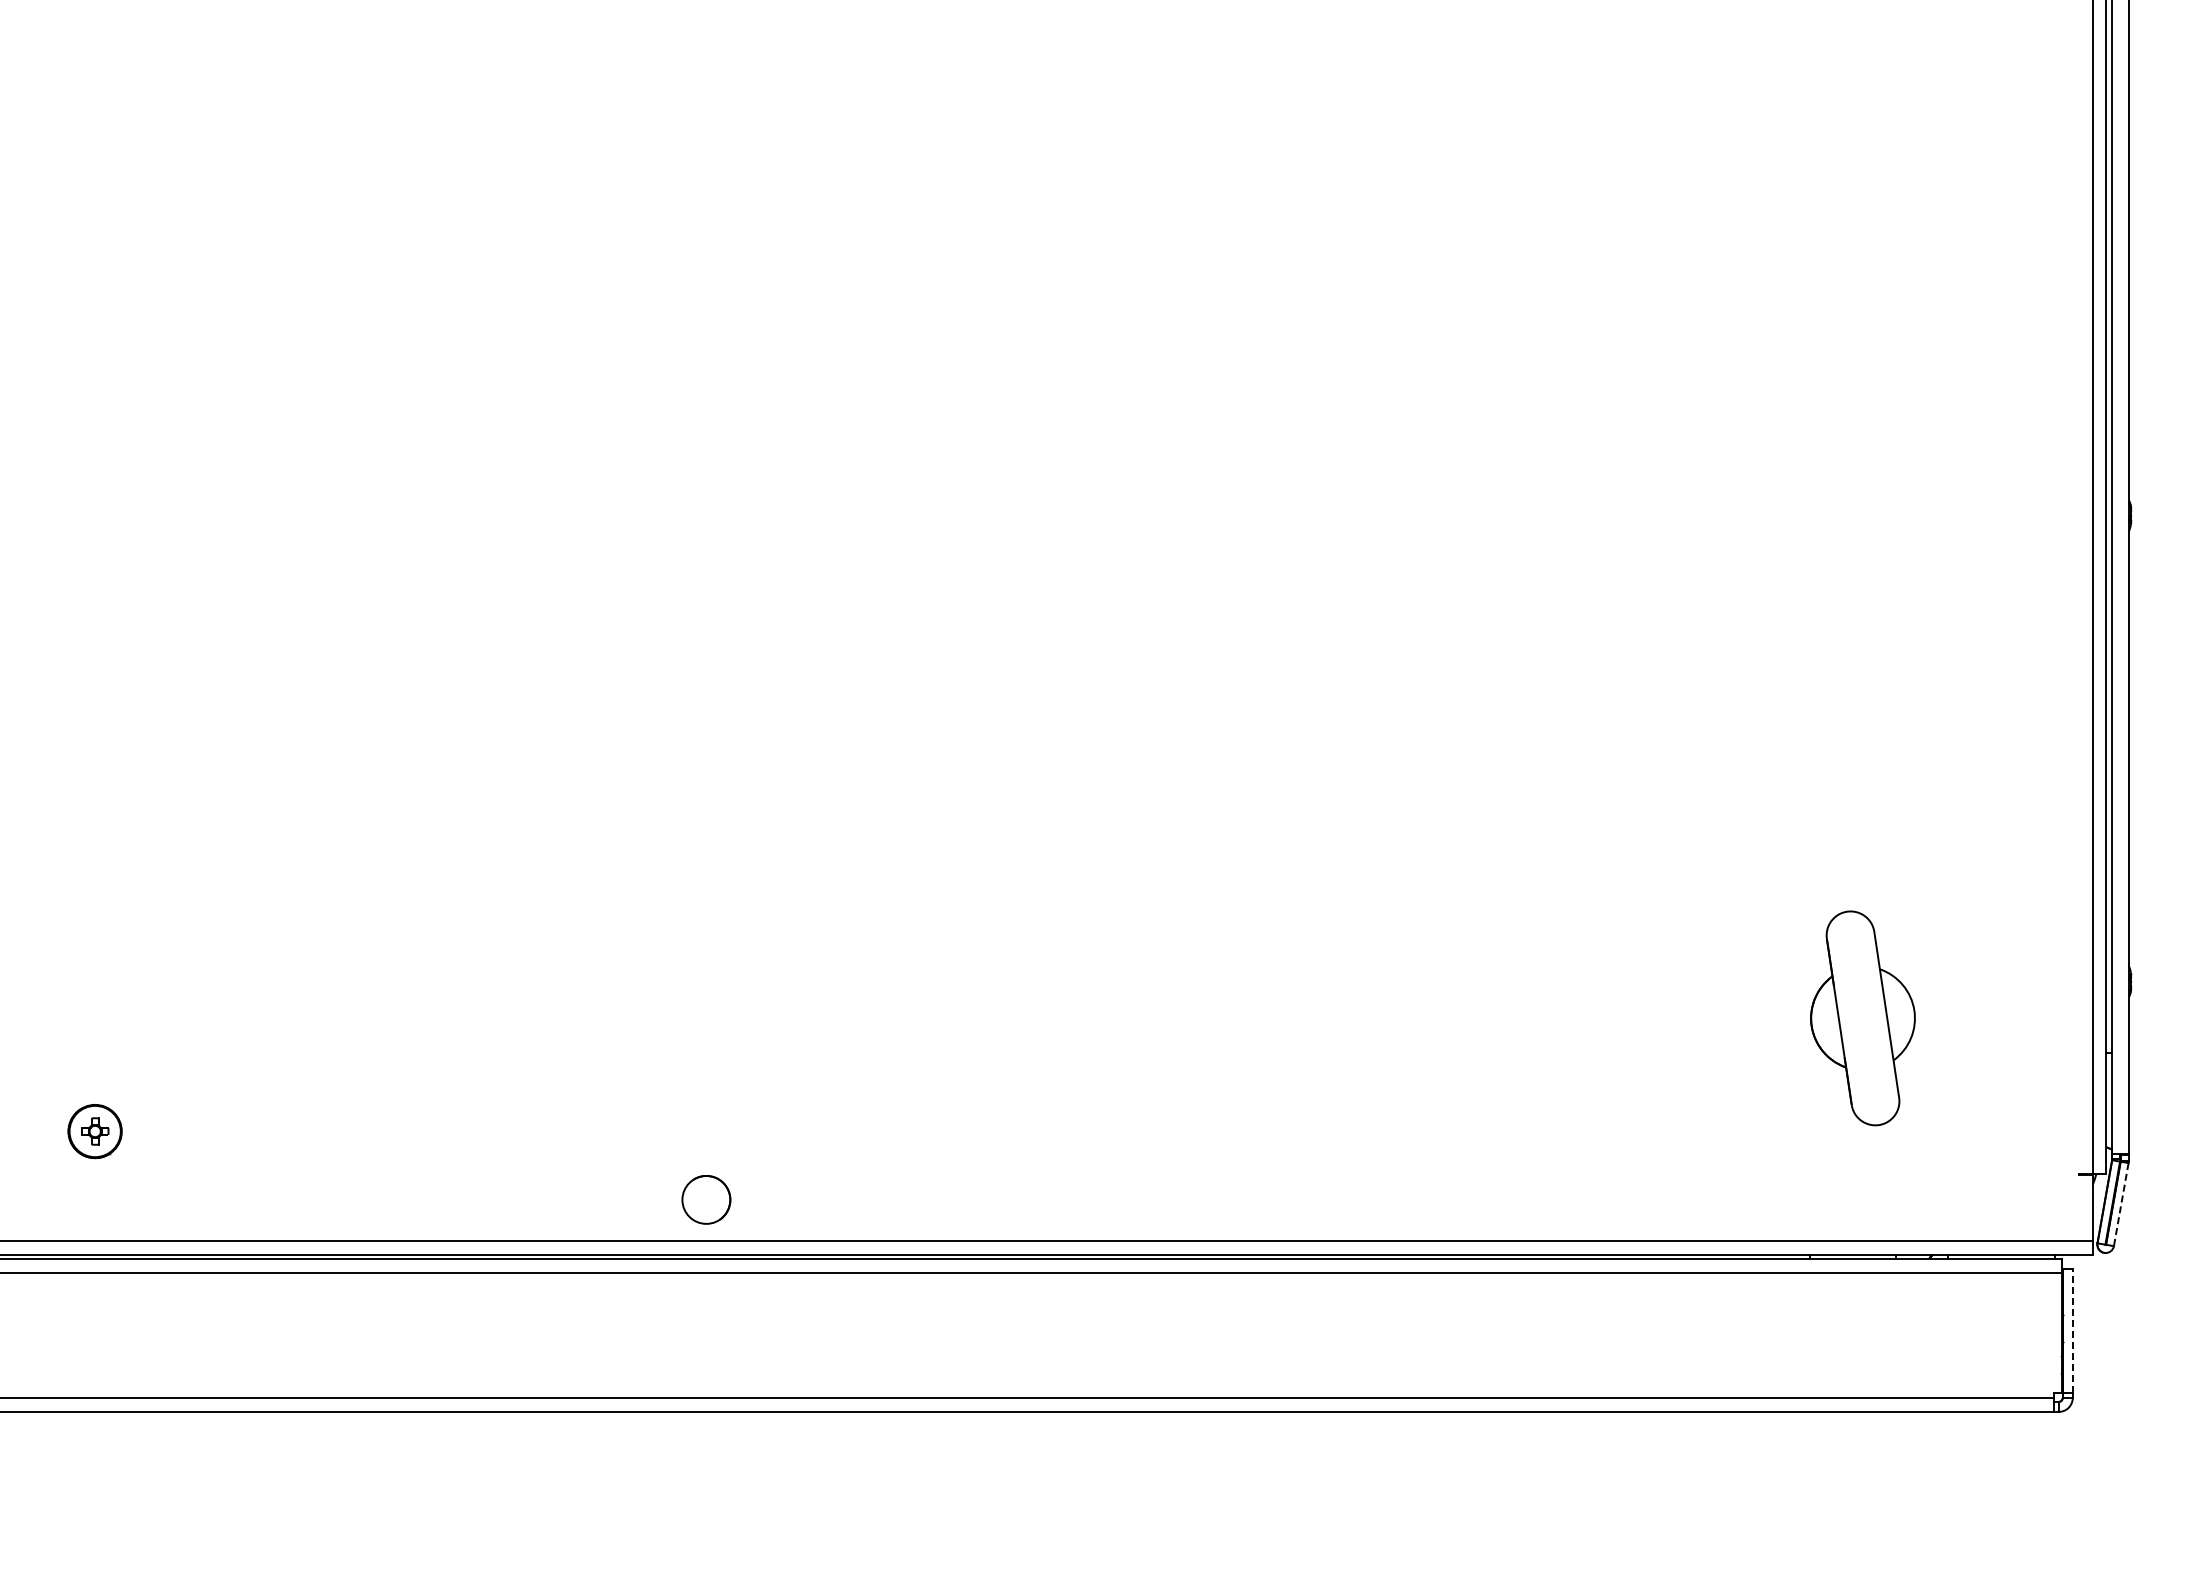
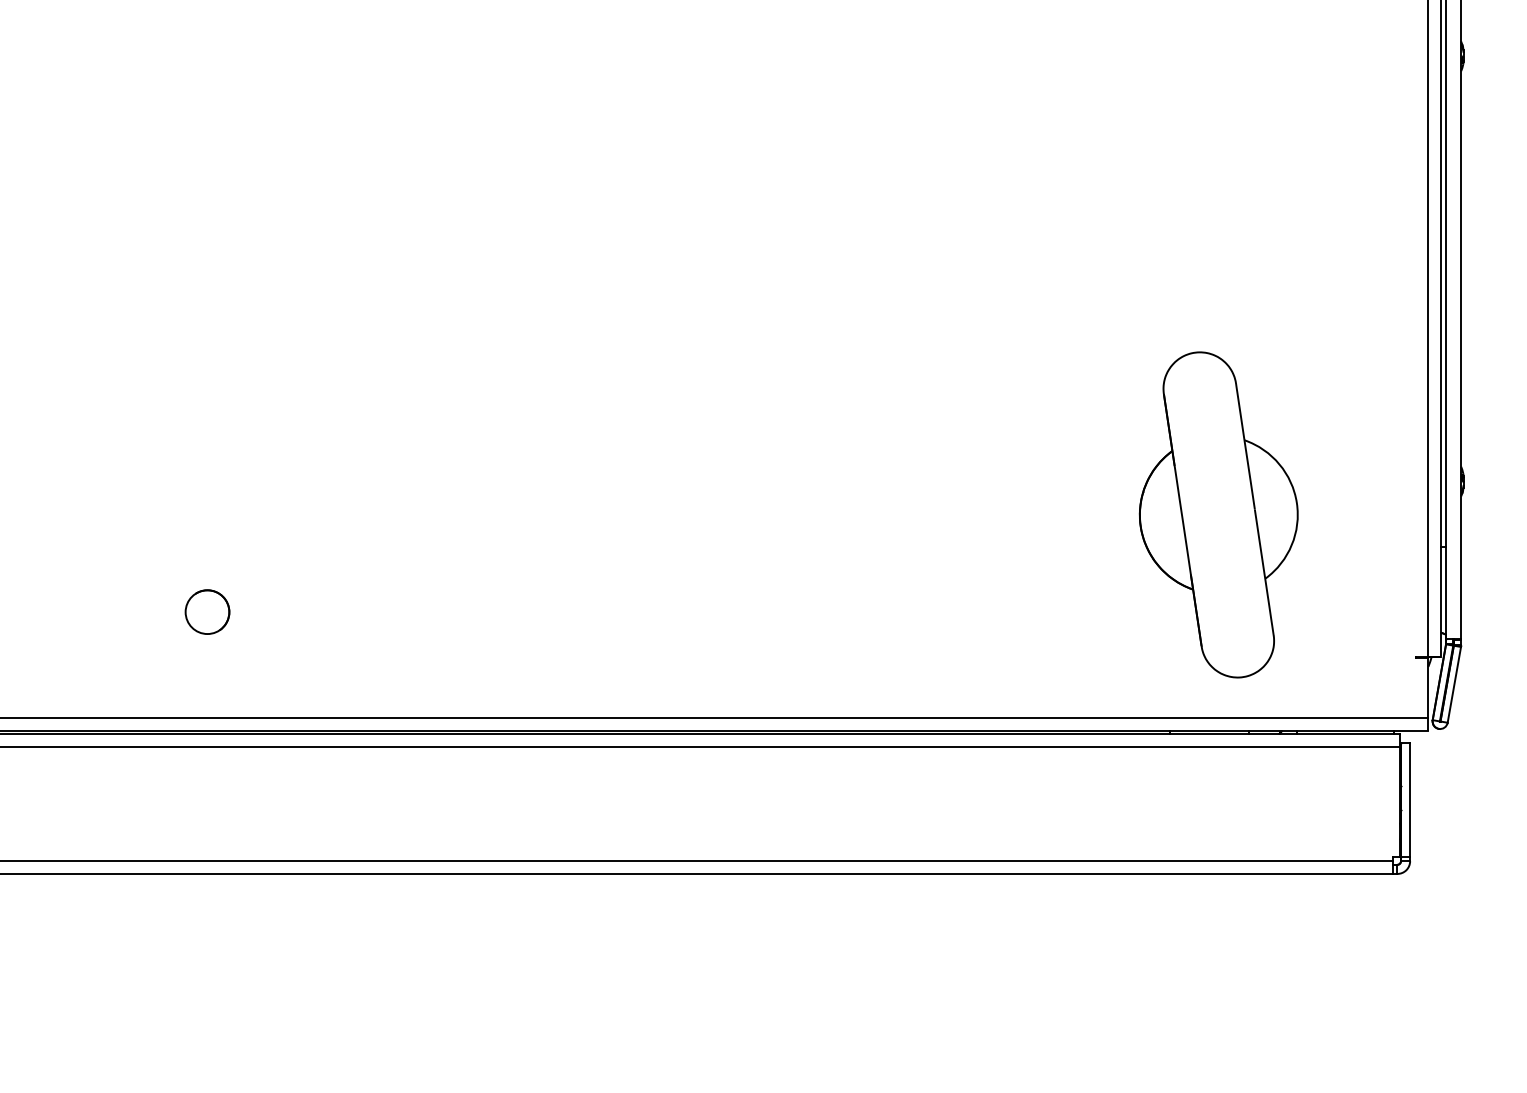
part: (1862, 1018) -> (1218, 515), size x1.67
part: (706, 1199) -> (207, 611), moved
line: (2121, 1205) -> (1454, 685), dashed -> solid
line: (2072, 1330) -> (1409, 799), dashed -> solid

